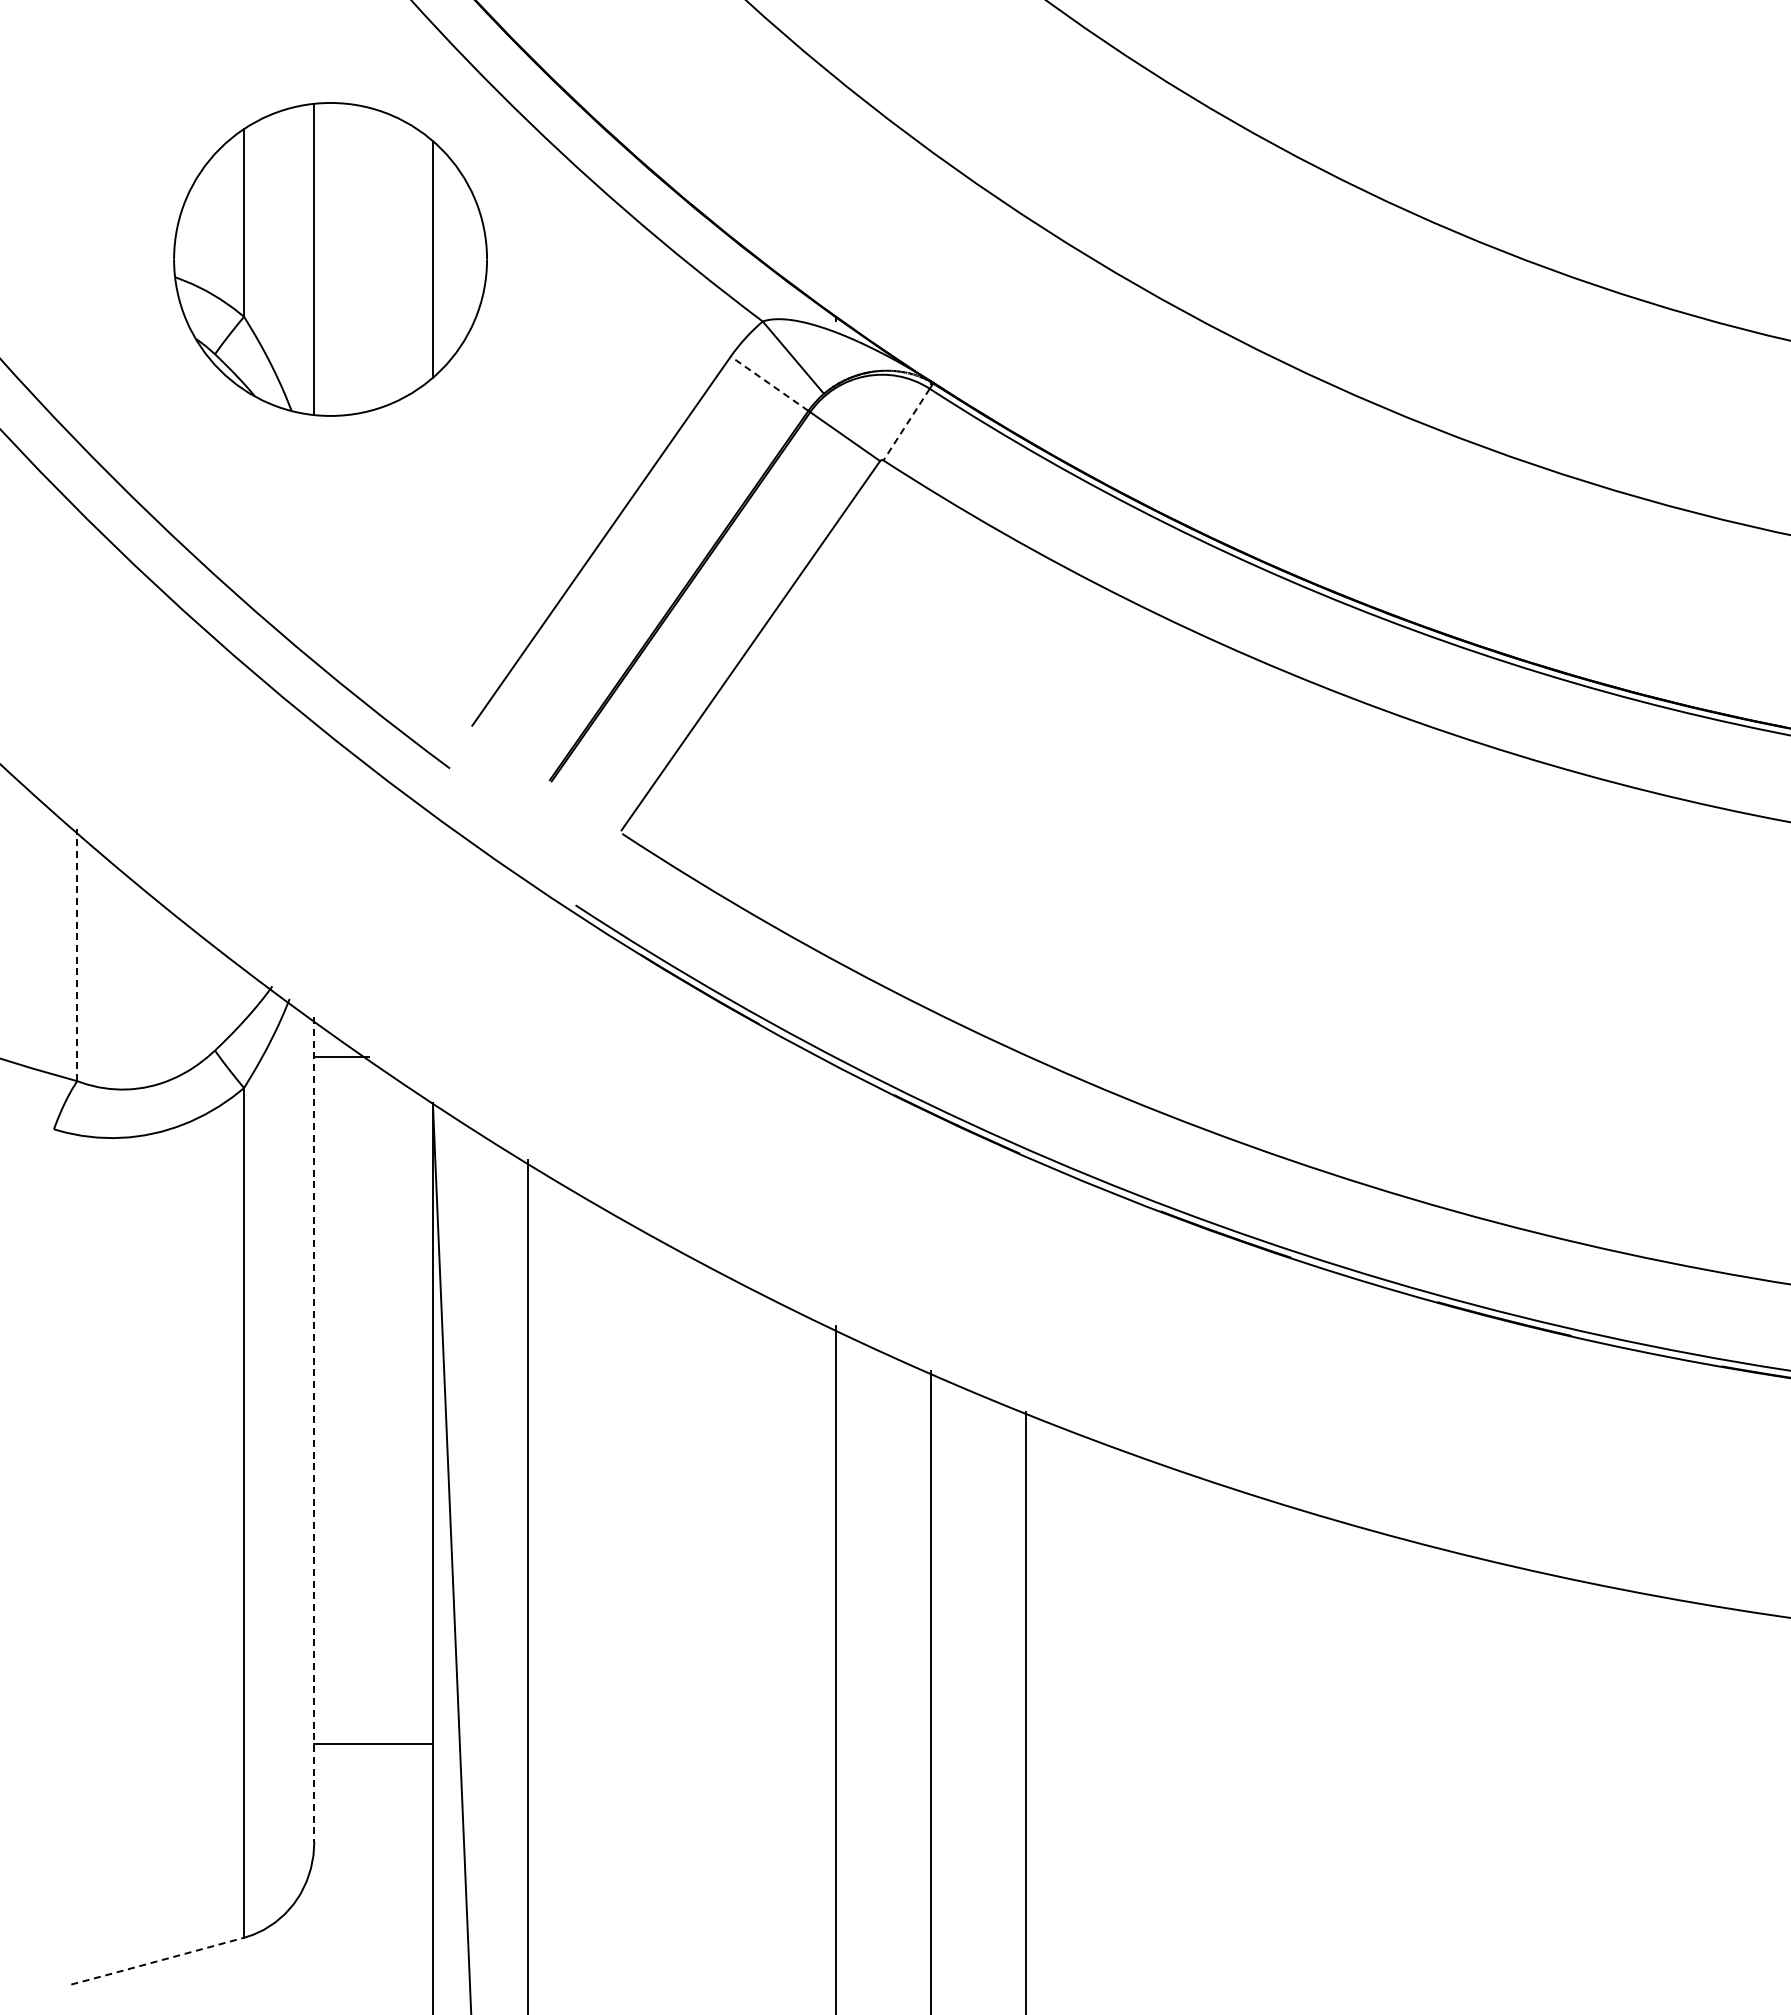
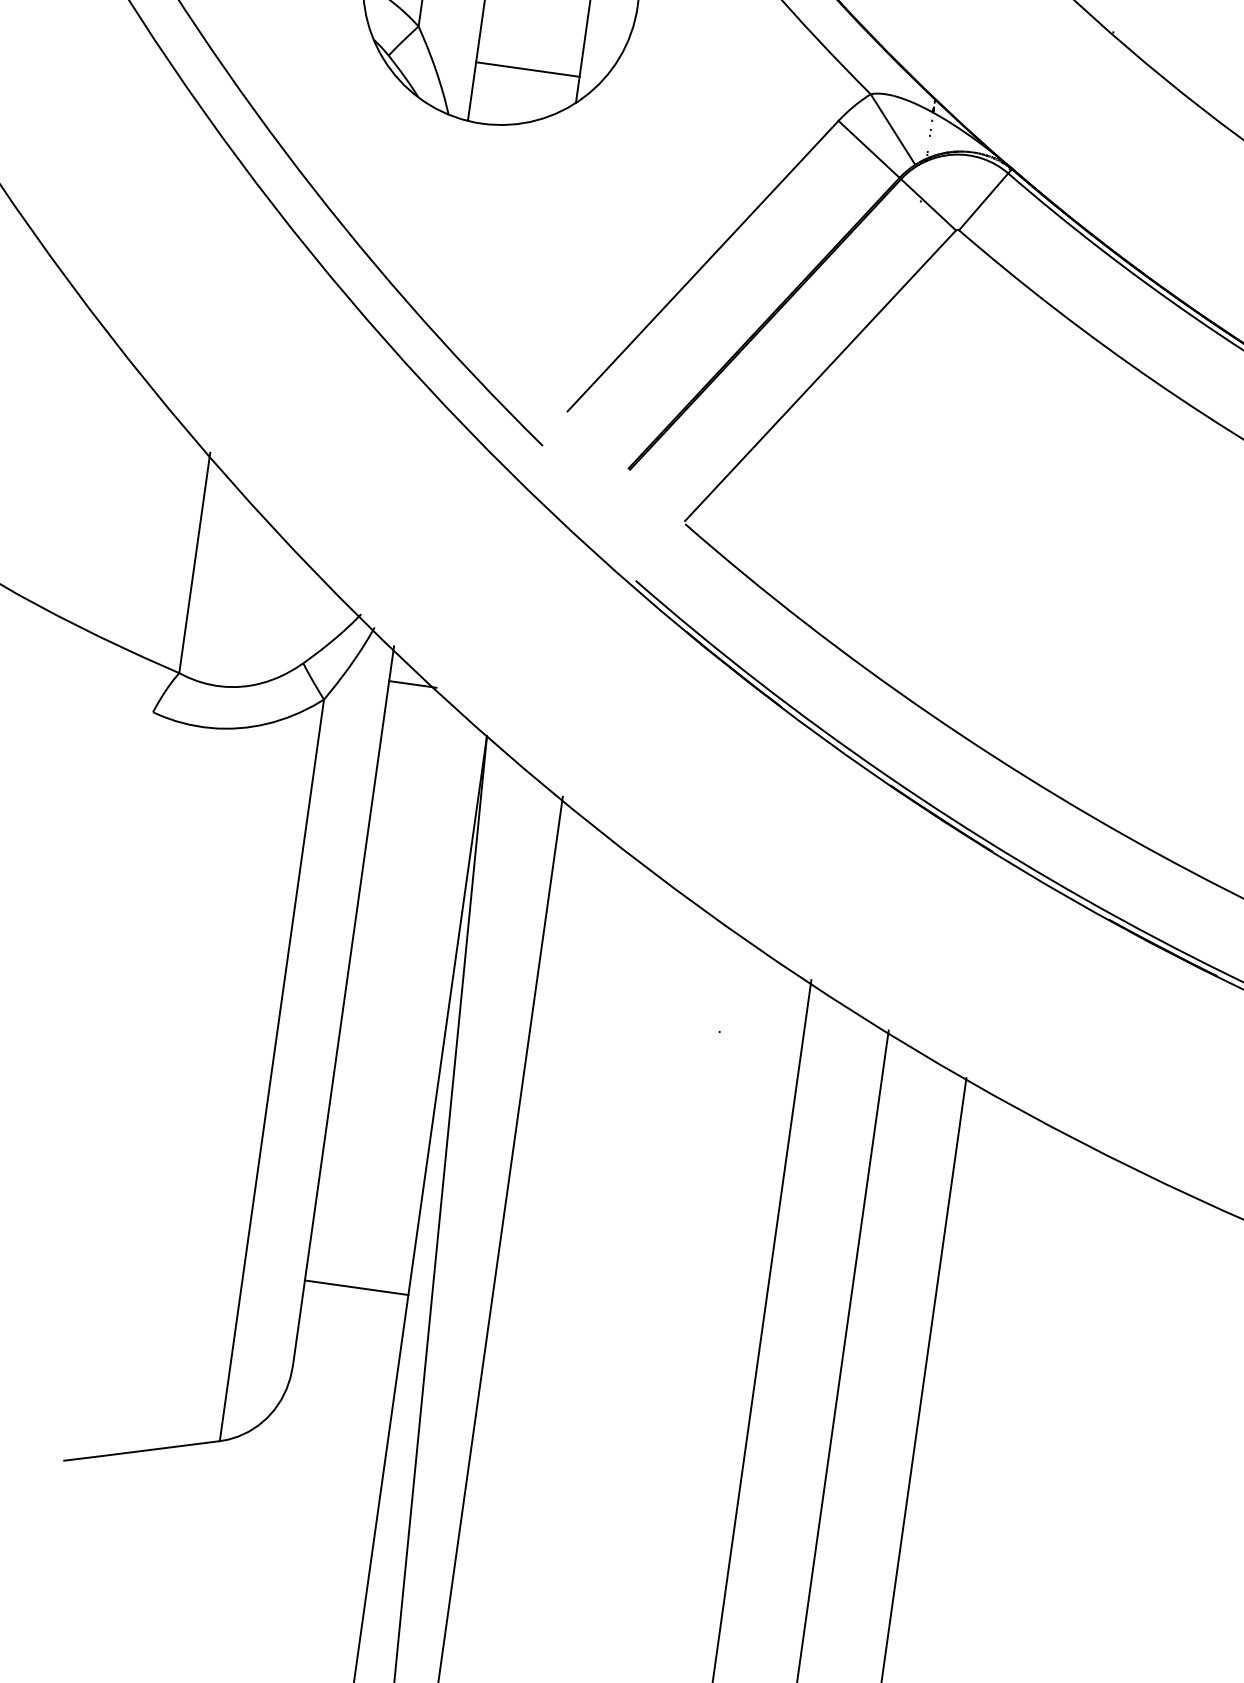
line: (373, 347) -> (527, 69), added
line: (769, 383) -> (869, 149), dashed -> solid
line: (906, 424) -> (983, 201), dashed -> solid
line: (77, 954) -> (195, 562), dashed -> solid
line: (314, 1429) -> (343, 1006), dashed -> solid
line: (157, 1961) -> (141, 1451), dashed -> solid

